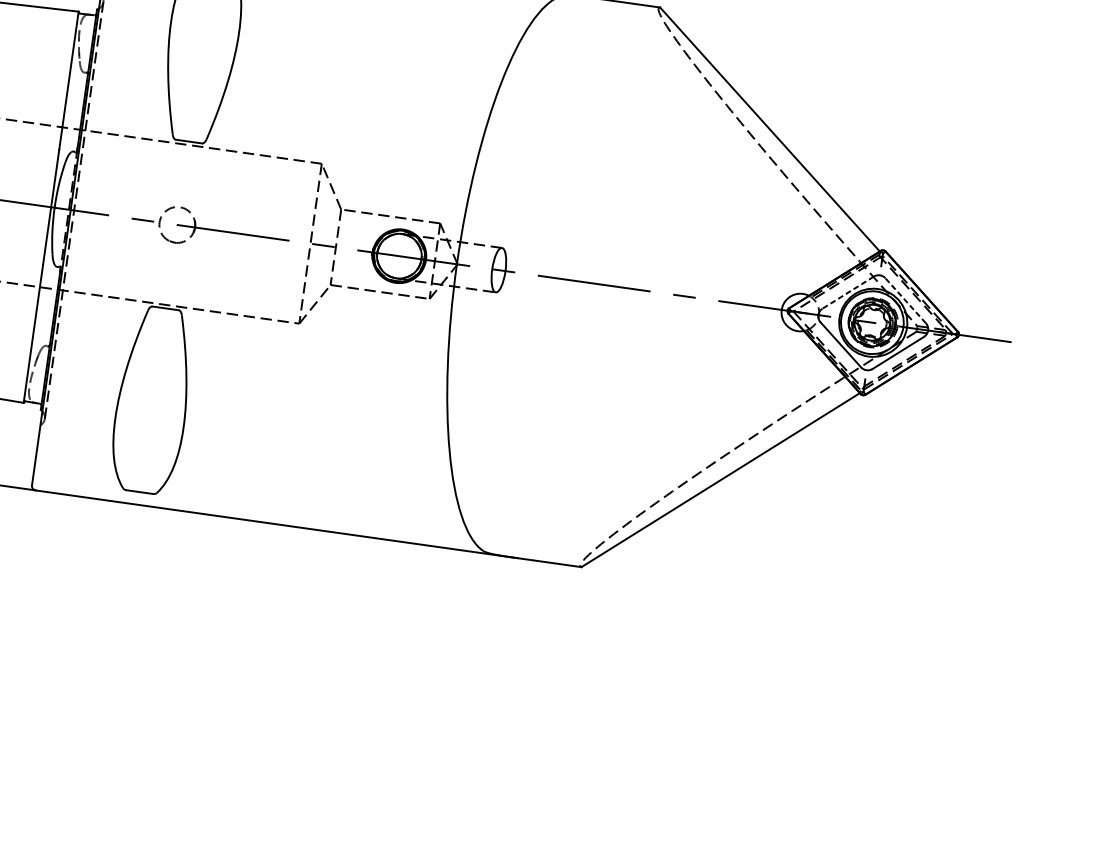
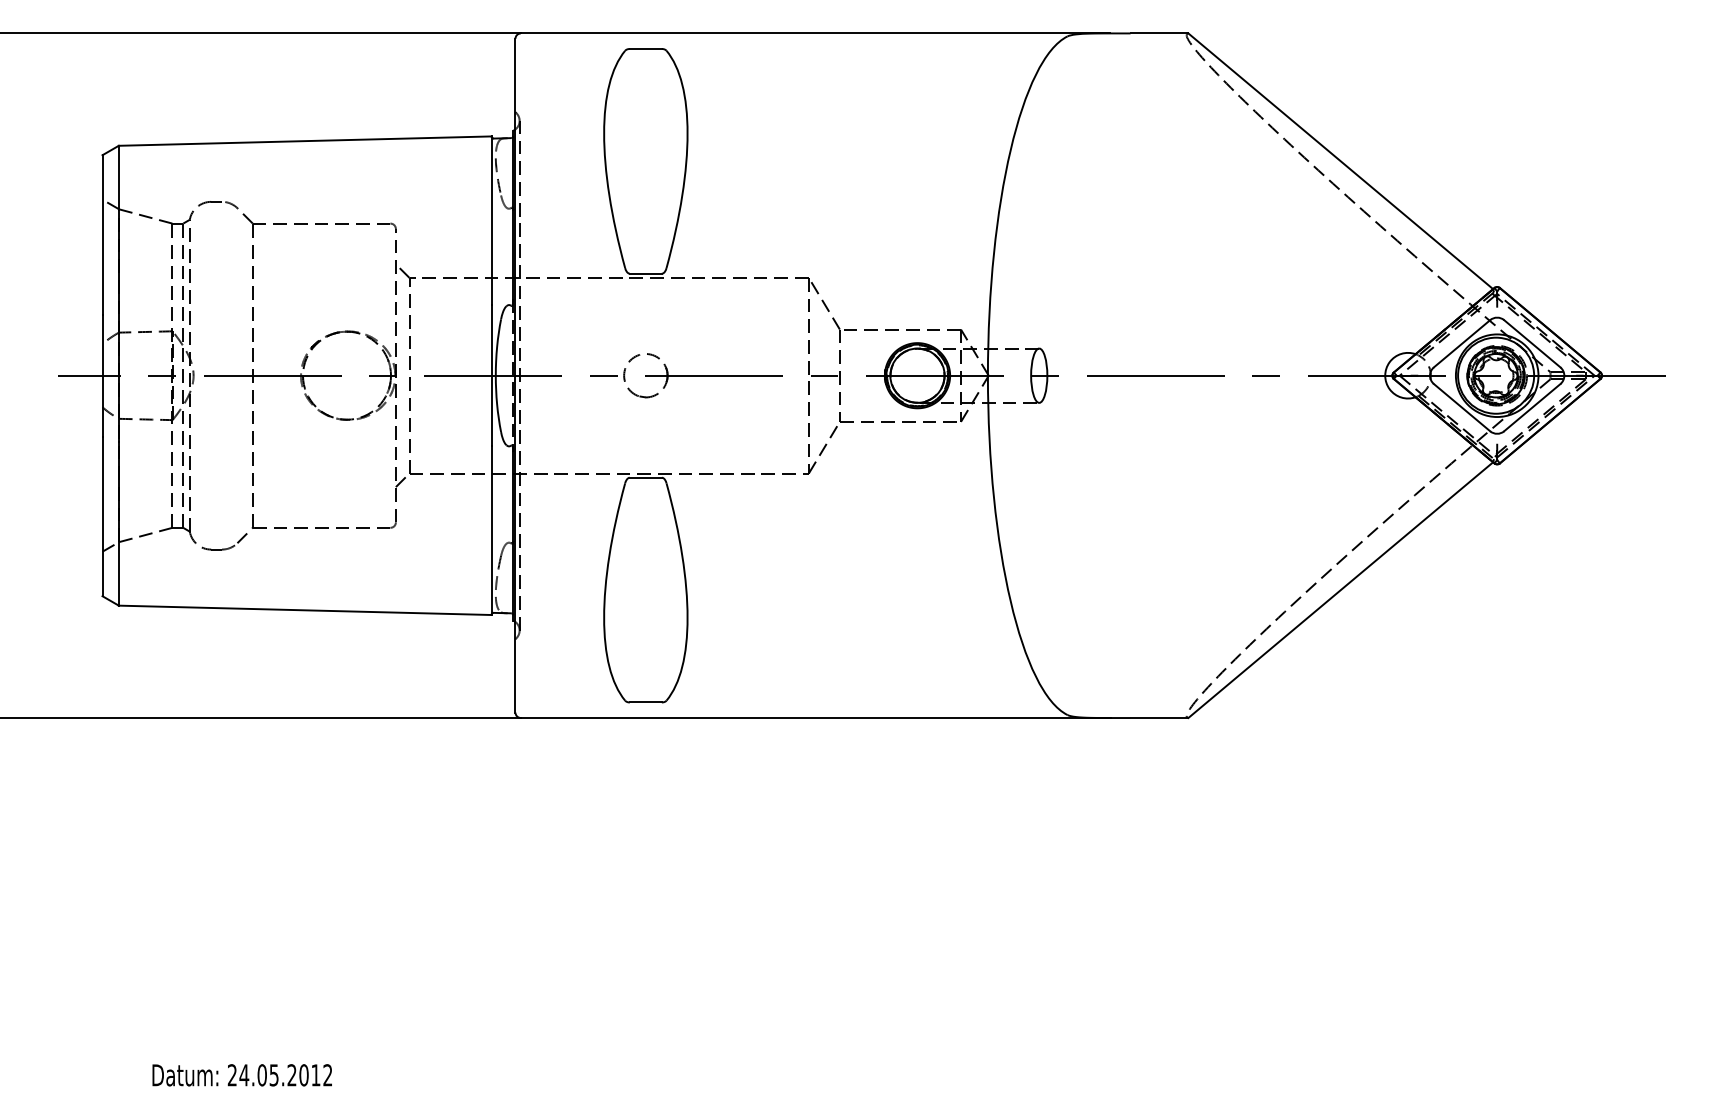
line: (848, 292) -> (1462, 343), dashed -> solid
line: (905, 300) -> (1532, 343), dashed -> solid

